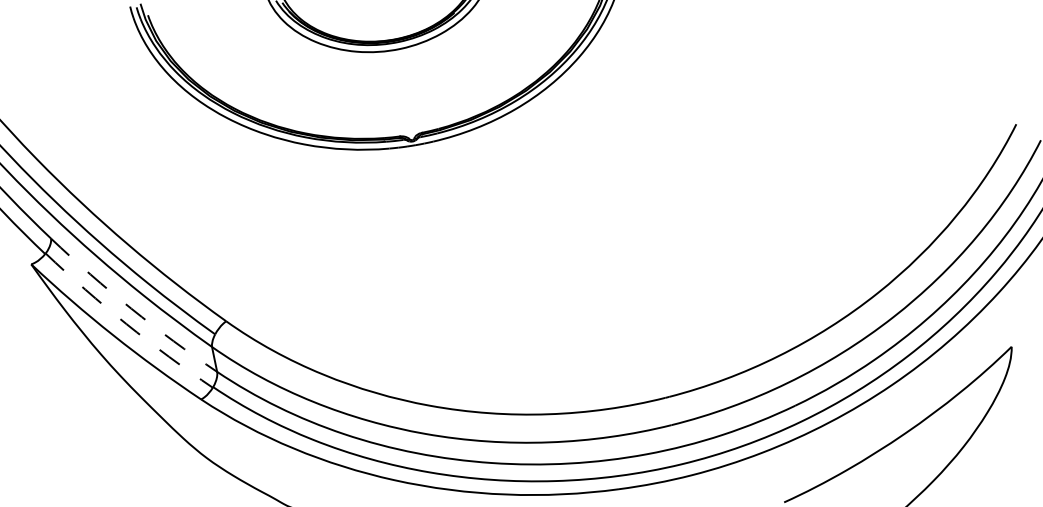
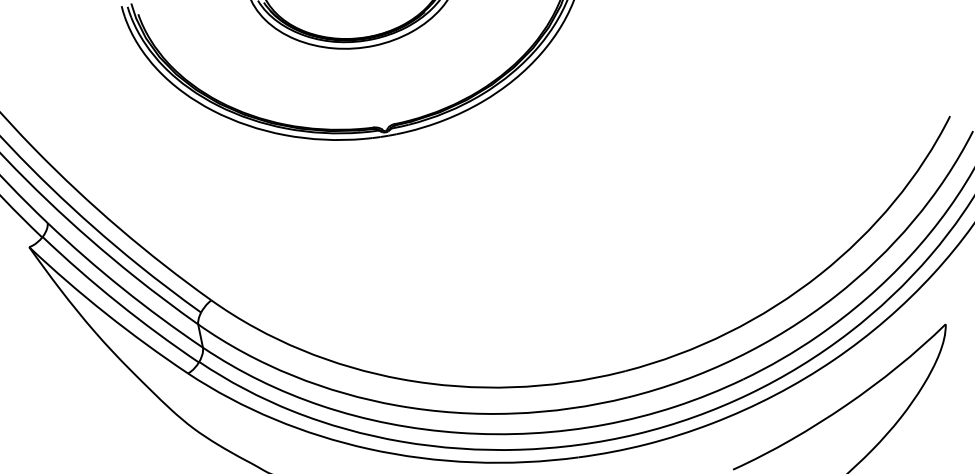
arc: (131, 308) -> (122, 288), dashed -> solid
arc: (126, 324) -> (118, 303), dashed -> solid

